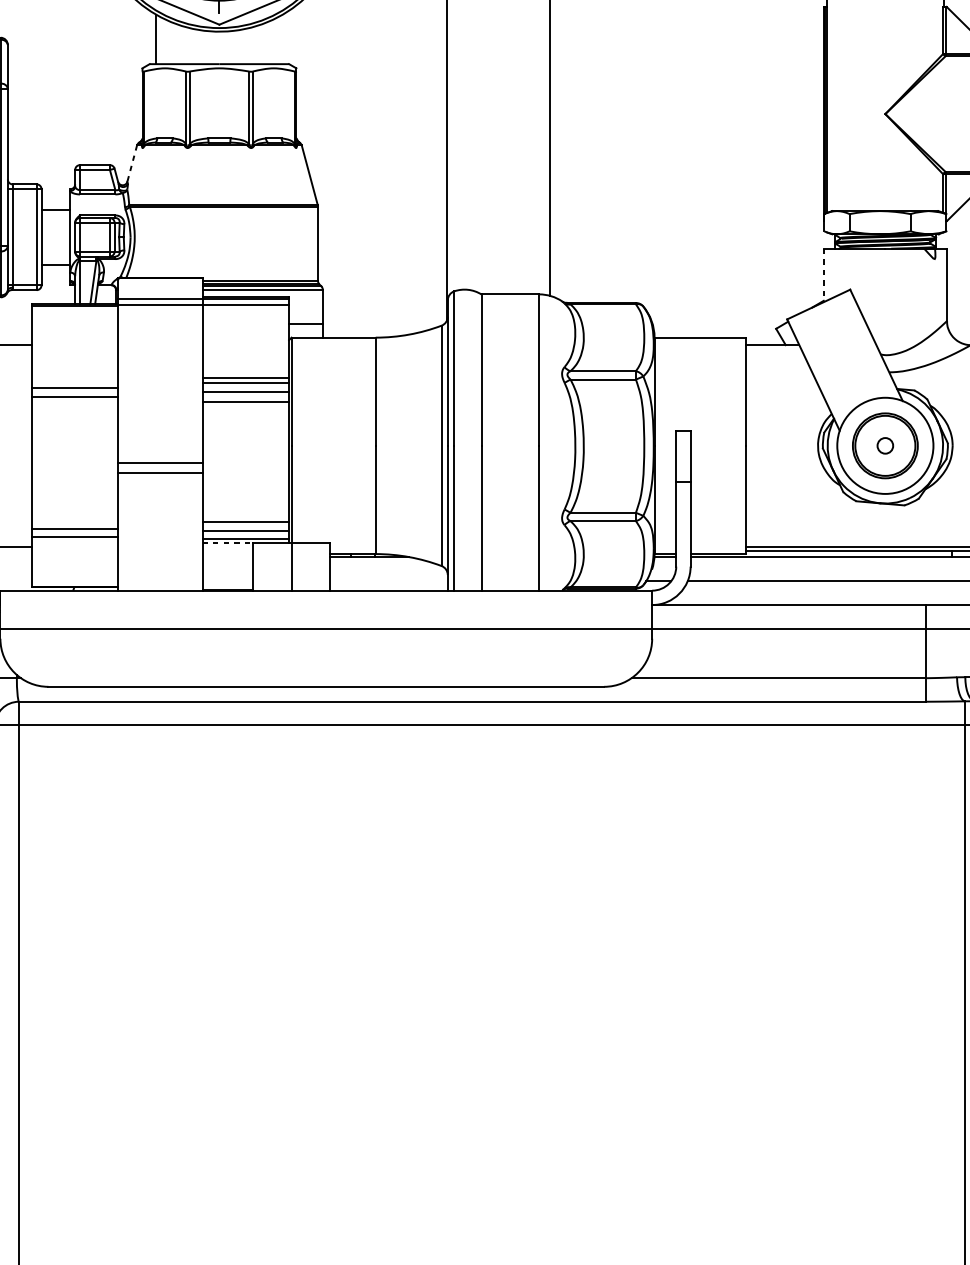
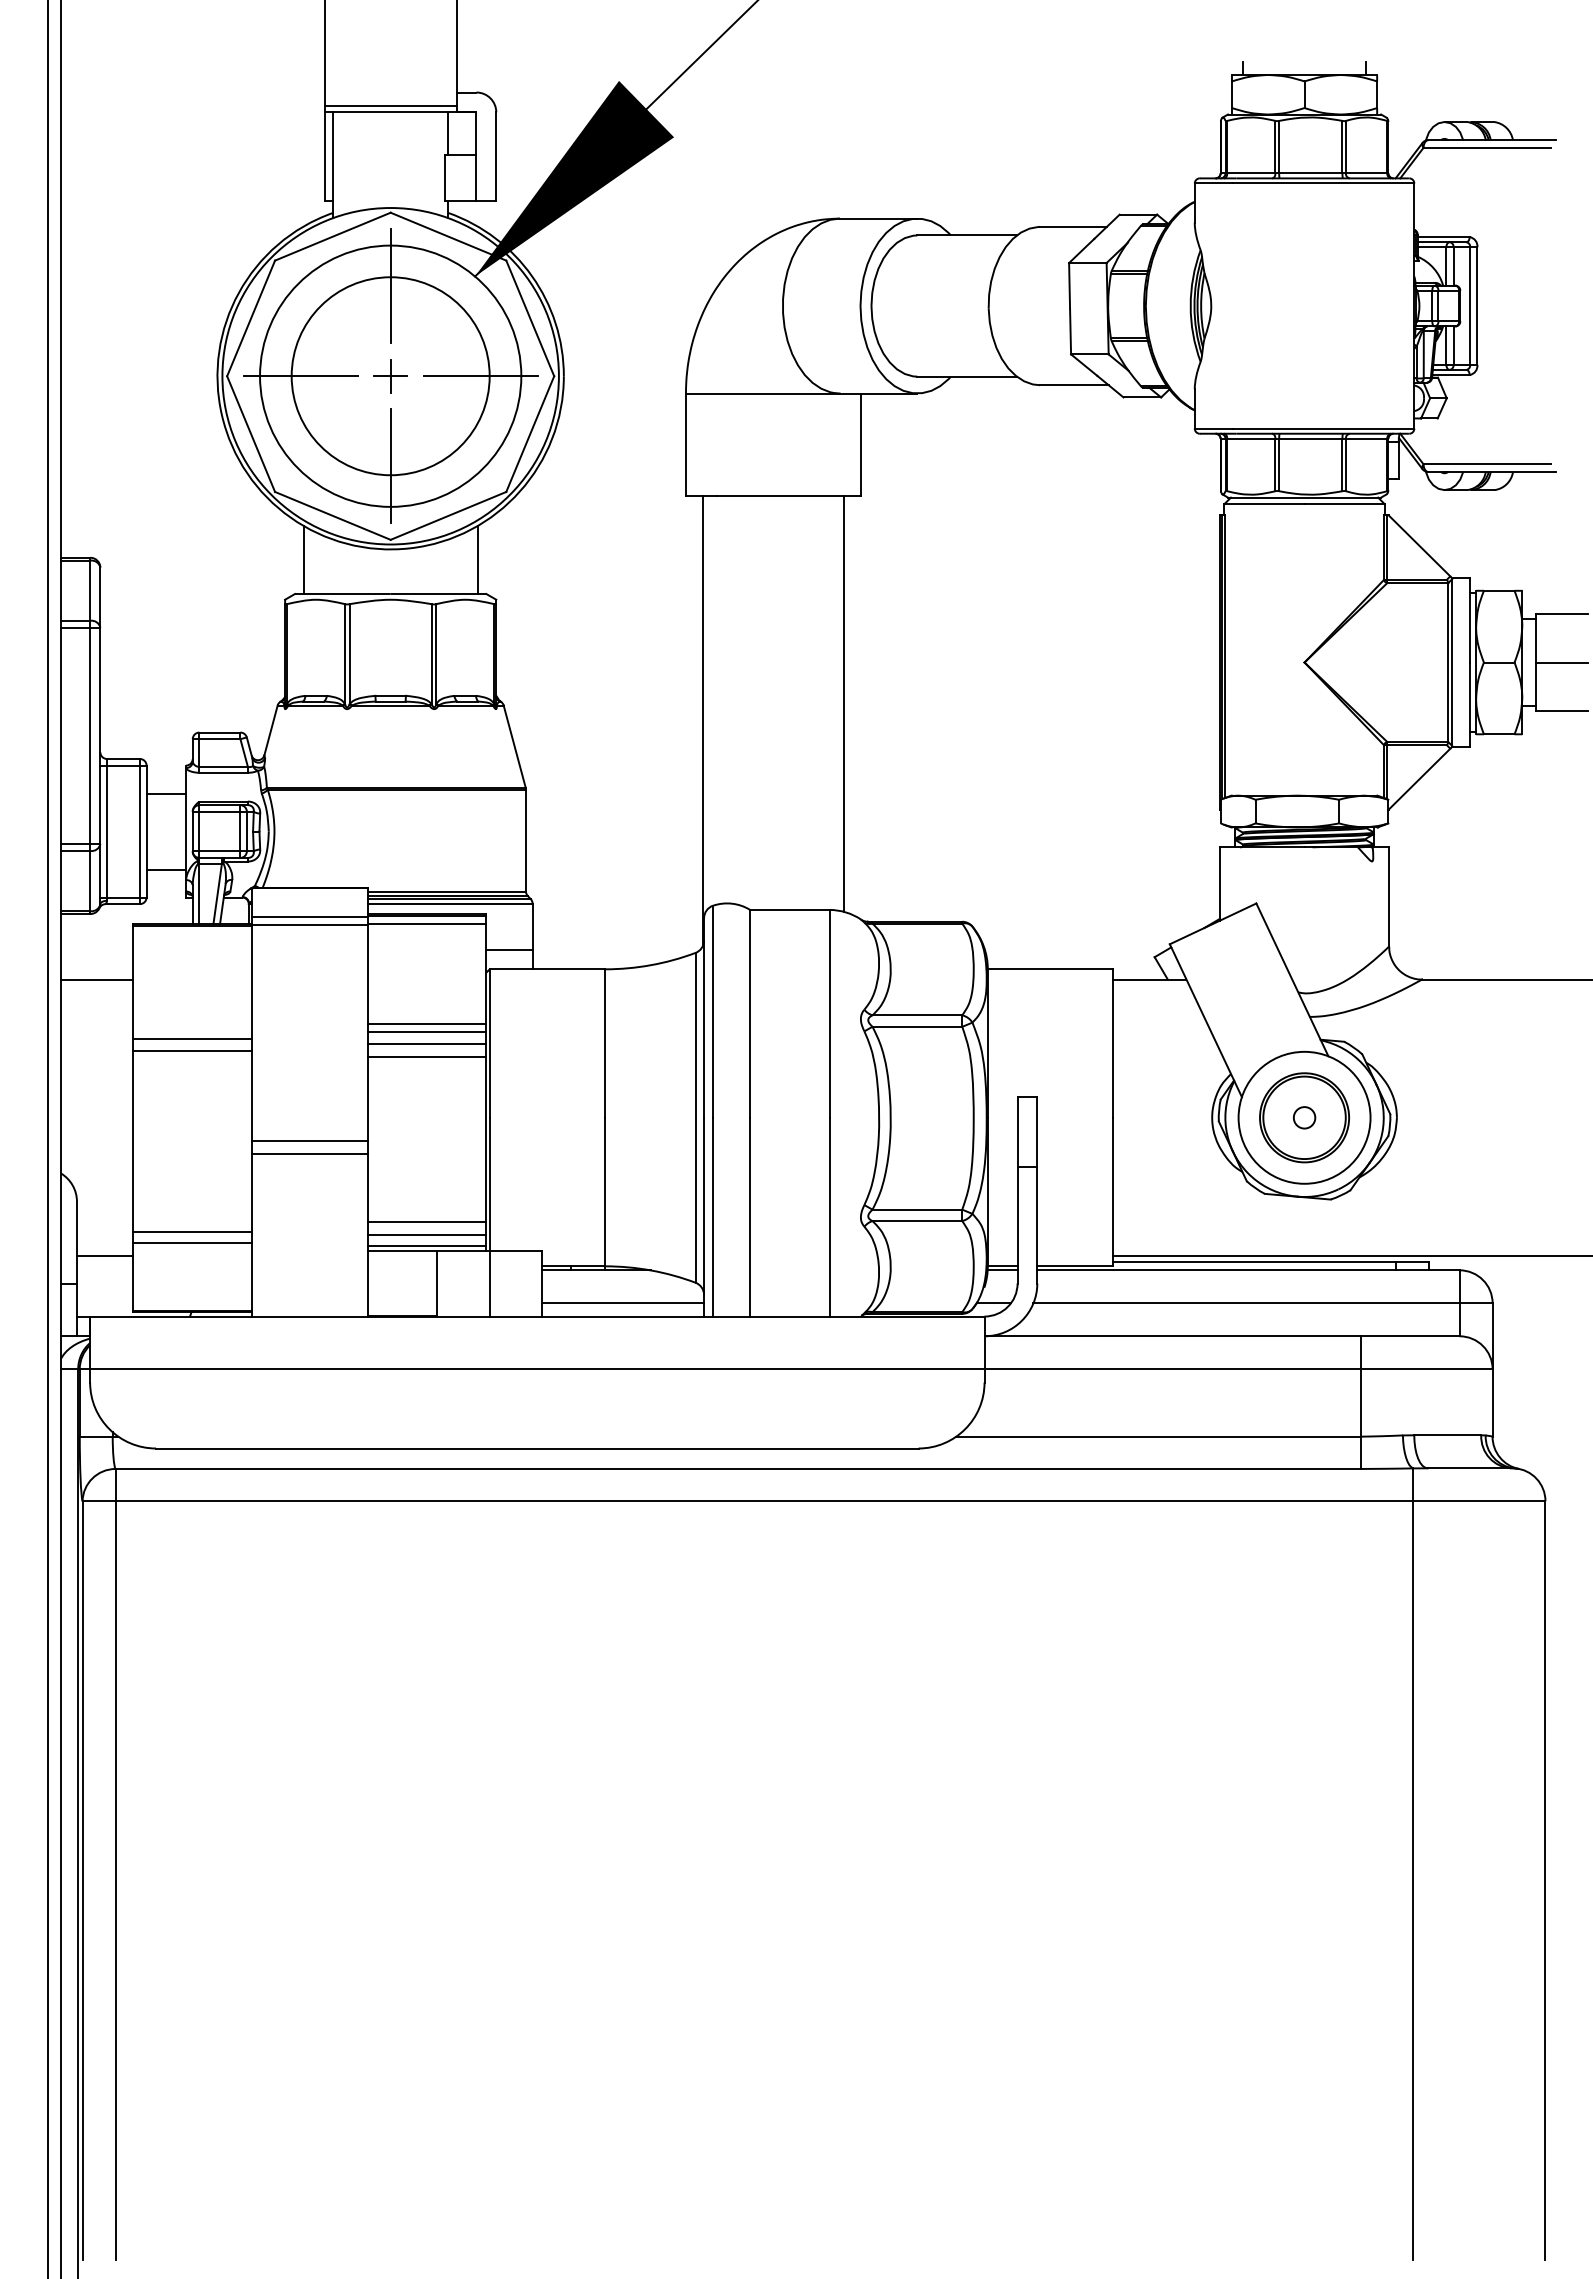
line: (282, 39) -> (477, 559), added
line: (132, 163) -> (271, 730), dashed -> solid
line: (824, 275) -> (1220, 883), dashed -> solid
line: (228, 542) -> (402, 1250), dashed -> solid
line: (389, 581) -> (623, 1303), added

